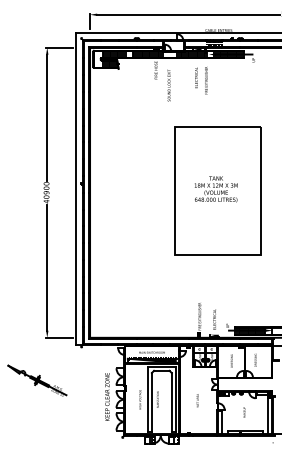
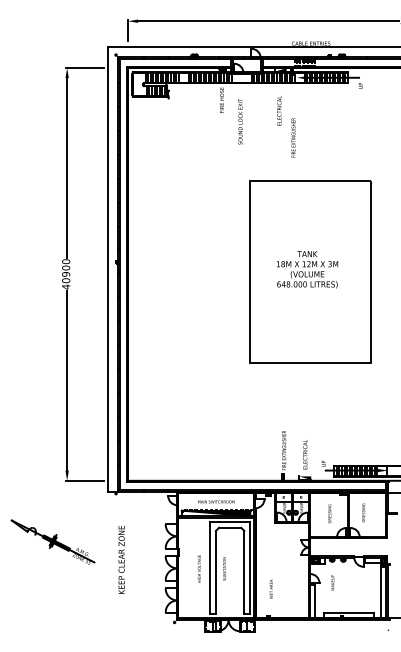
text: (206, 80) -> (293, 137), moved
text: (107, 396) -> (121, 559), moved
text: (197, 400) -> (270, 588), moved
text: (244, 412) -> (332, 582), moved

